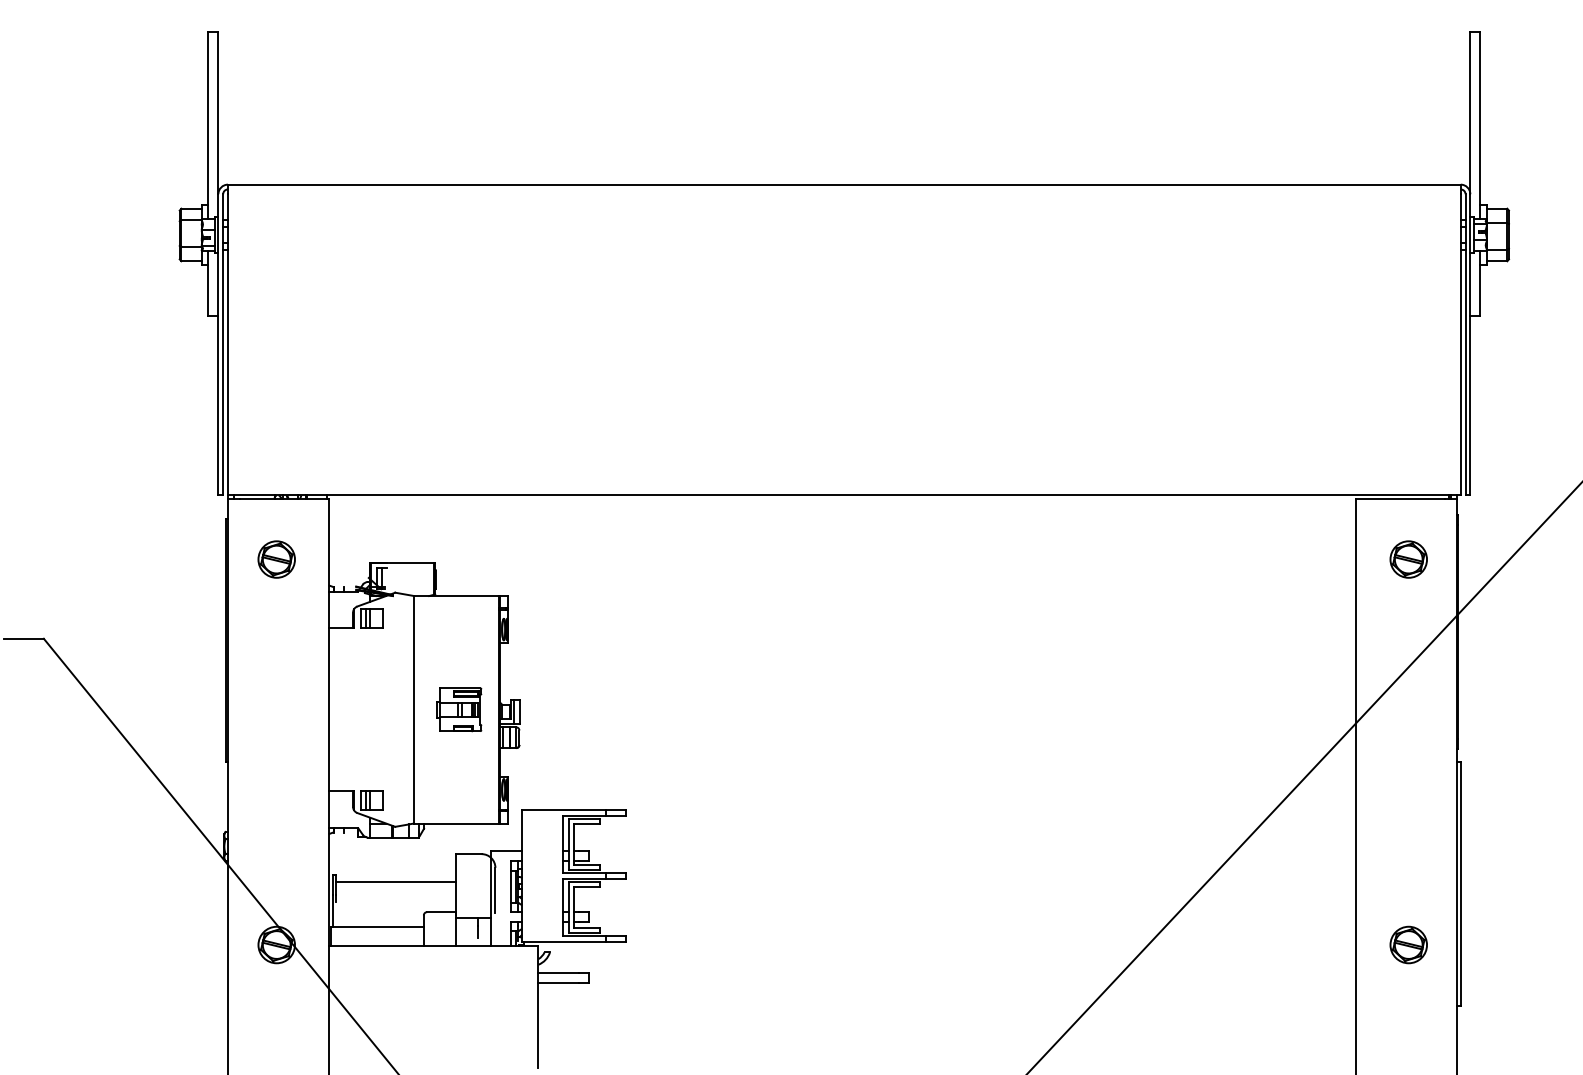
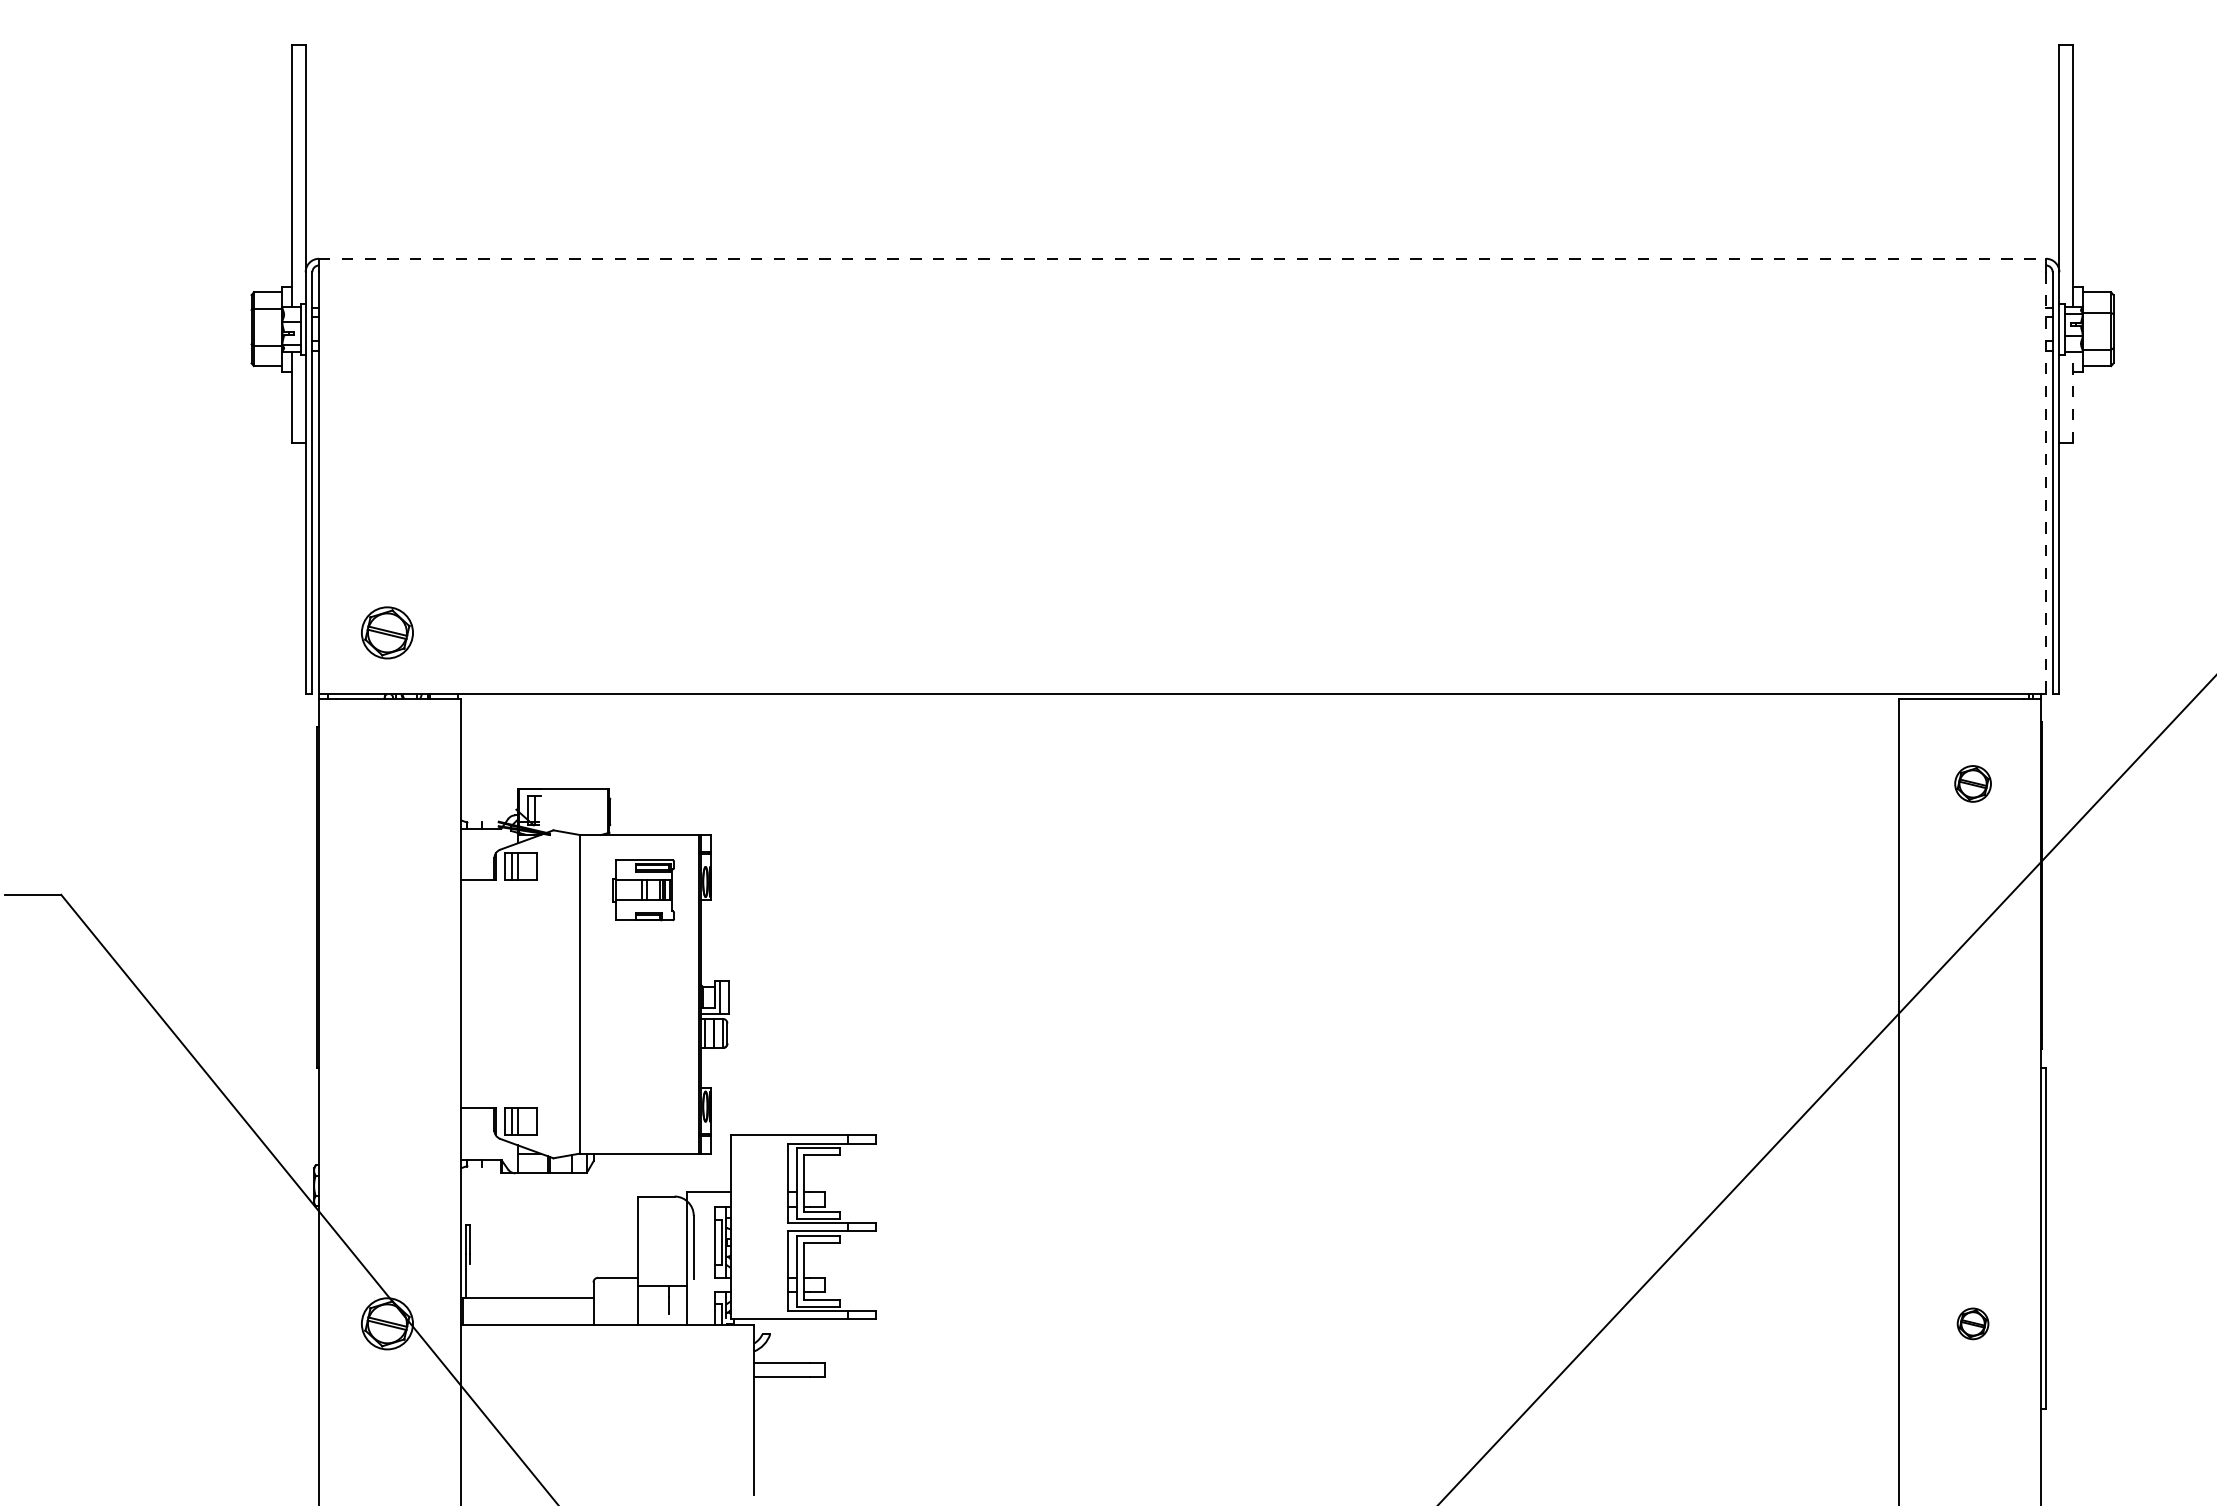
line: (845, 184) -> (1183, 258), solid -> dashed
line: (1480, 283) -> (2073, 397), solid -> dashed
line: (1460, 345) -> (2045, 483), solid -> dashed
part: (276, 559) -> (387, 632), moved
part: (1408, 559) -> (1972, 783), size x0.7
part: (459, 709) -> (643, 890), moved
line: (395, 881) -> (553, 1235), removed
part: (1408, 944) -> (1972, 1323), size x0.6

